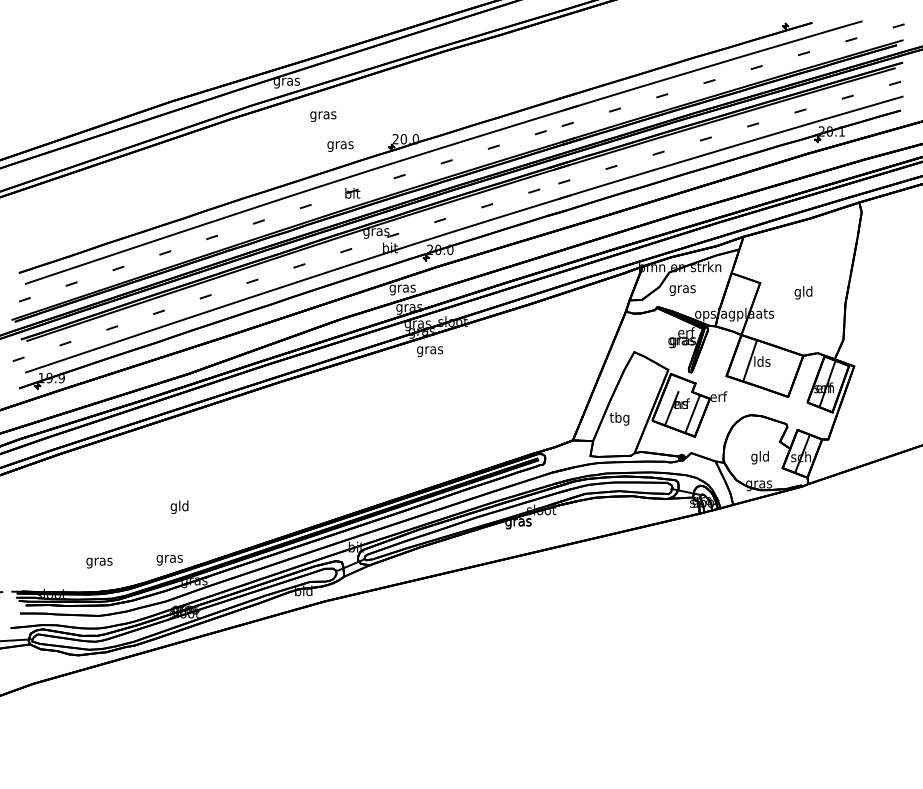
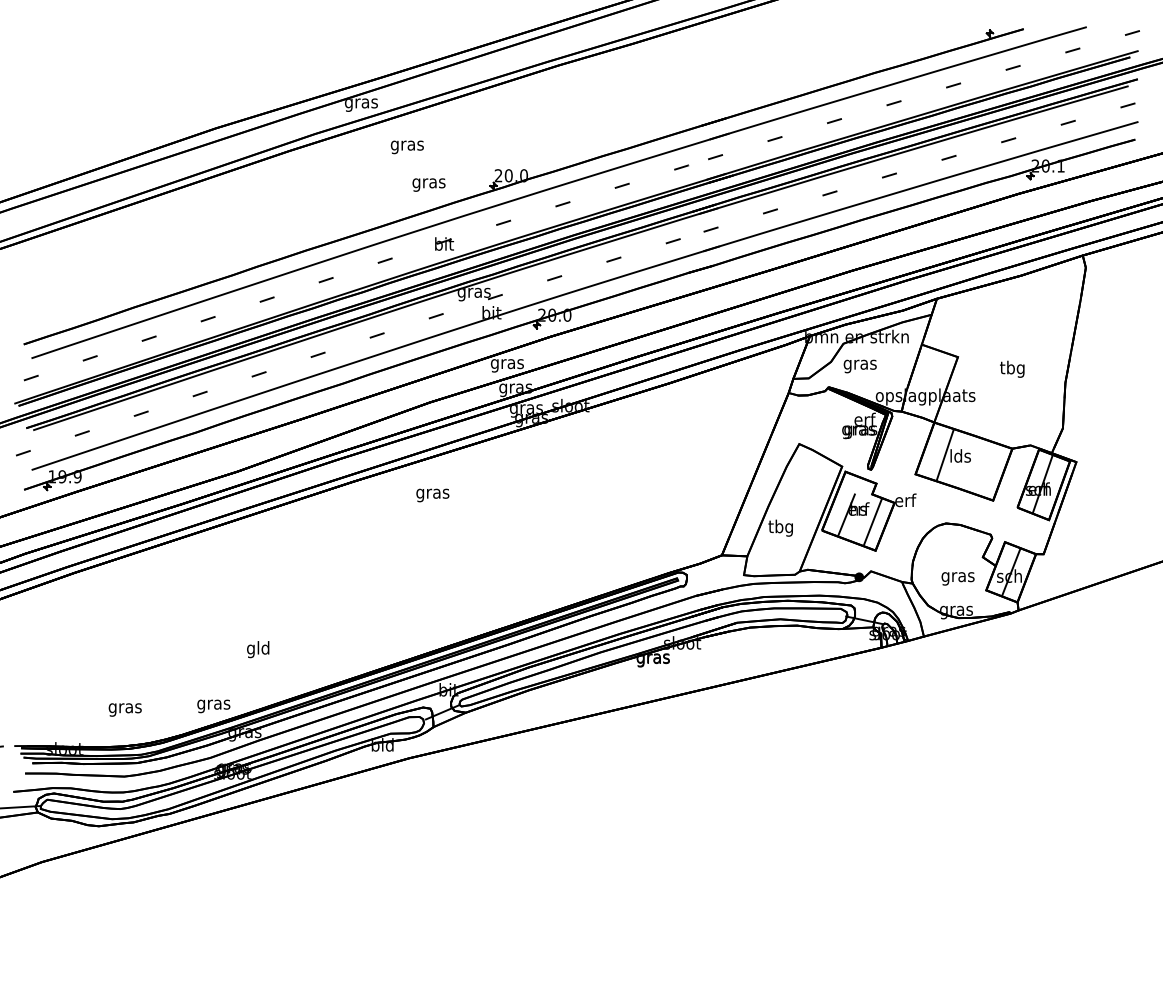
text: (803, 292) -> (1012, 368), gld -> tbg
text: (429, 351) -> (432, 495), moved
text: (759, 457) -> (957, 576), gld -> gras
text: (179, 507) -> (258, 649), moved

